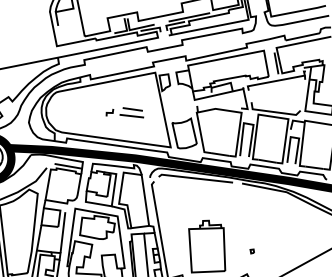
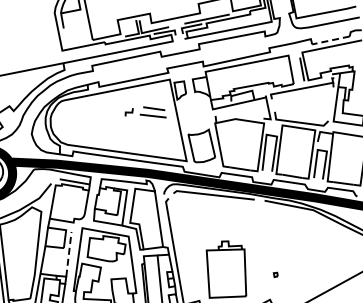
line: (302, 36) -> (330, 40), solid -> dashed
part: (124, 112) -> (145, 112), moved
line: (62, 232) -> (68, 254), solid -> dashed

